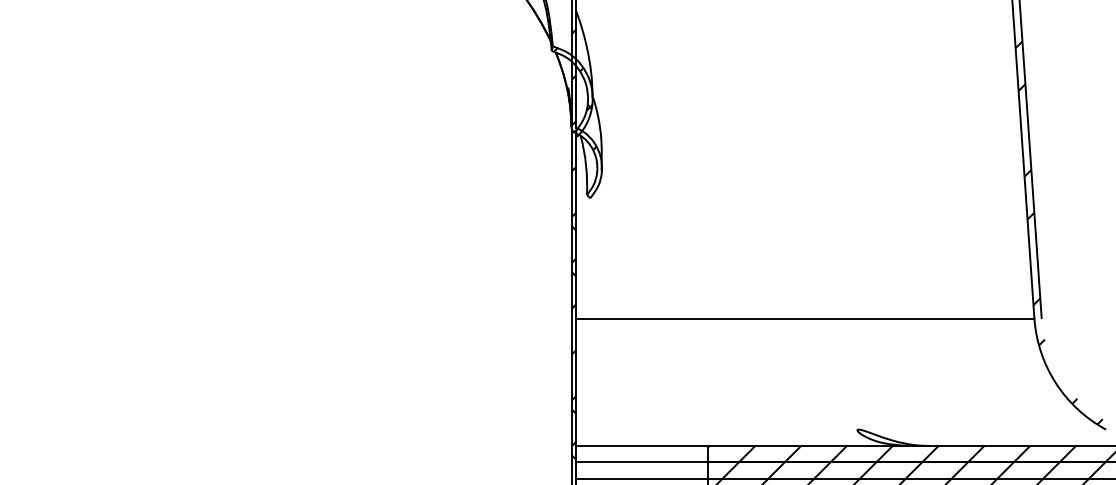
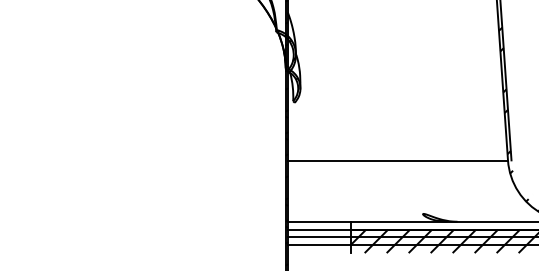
hatch: (891, 453) -> (439, 225), removed

